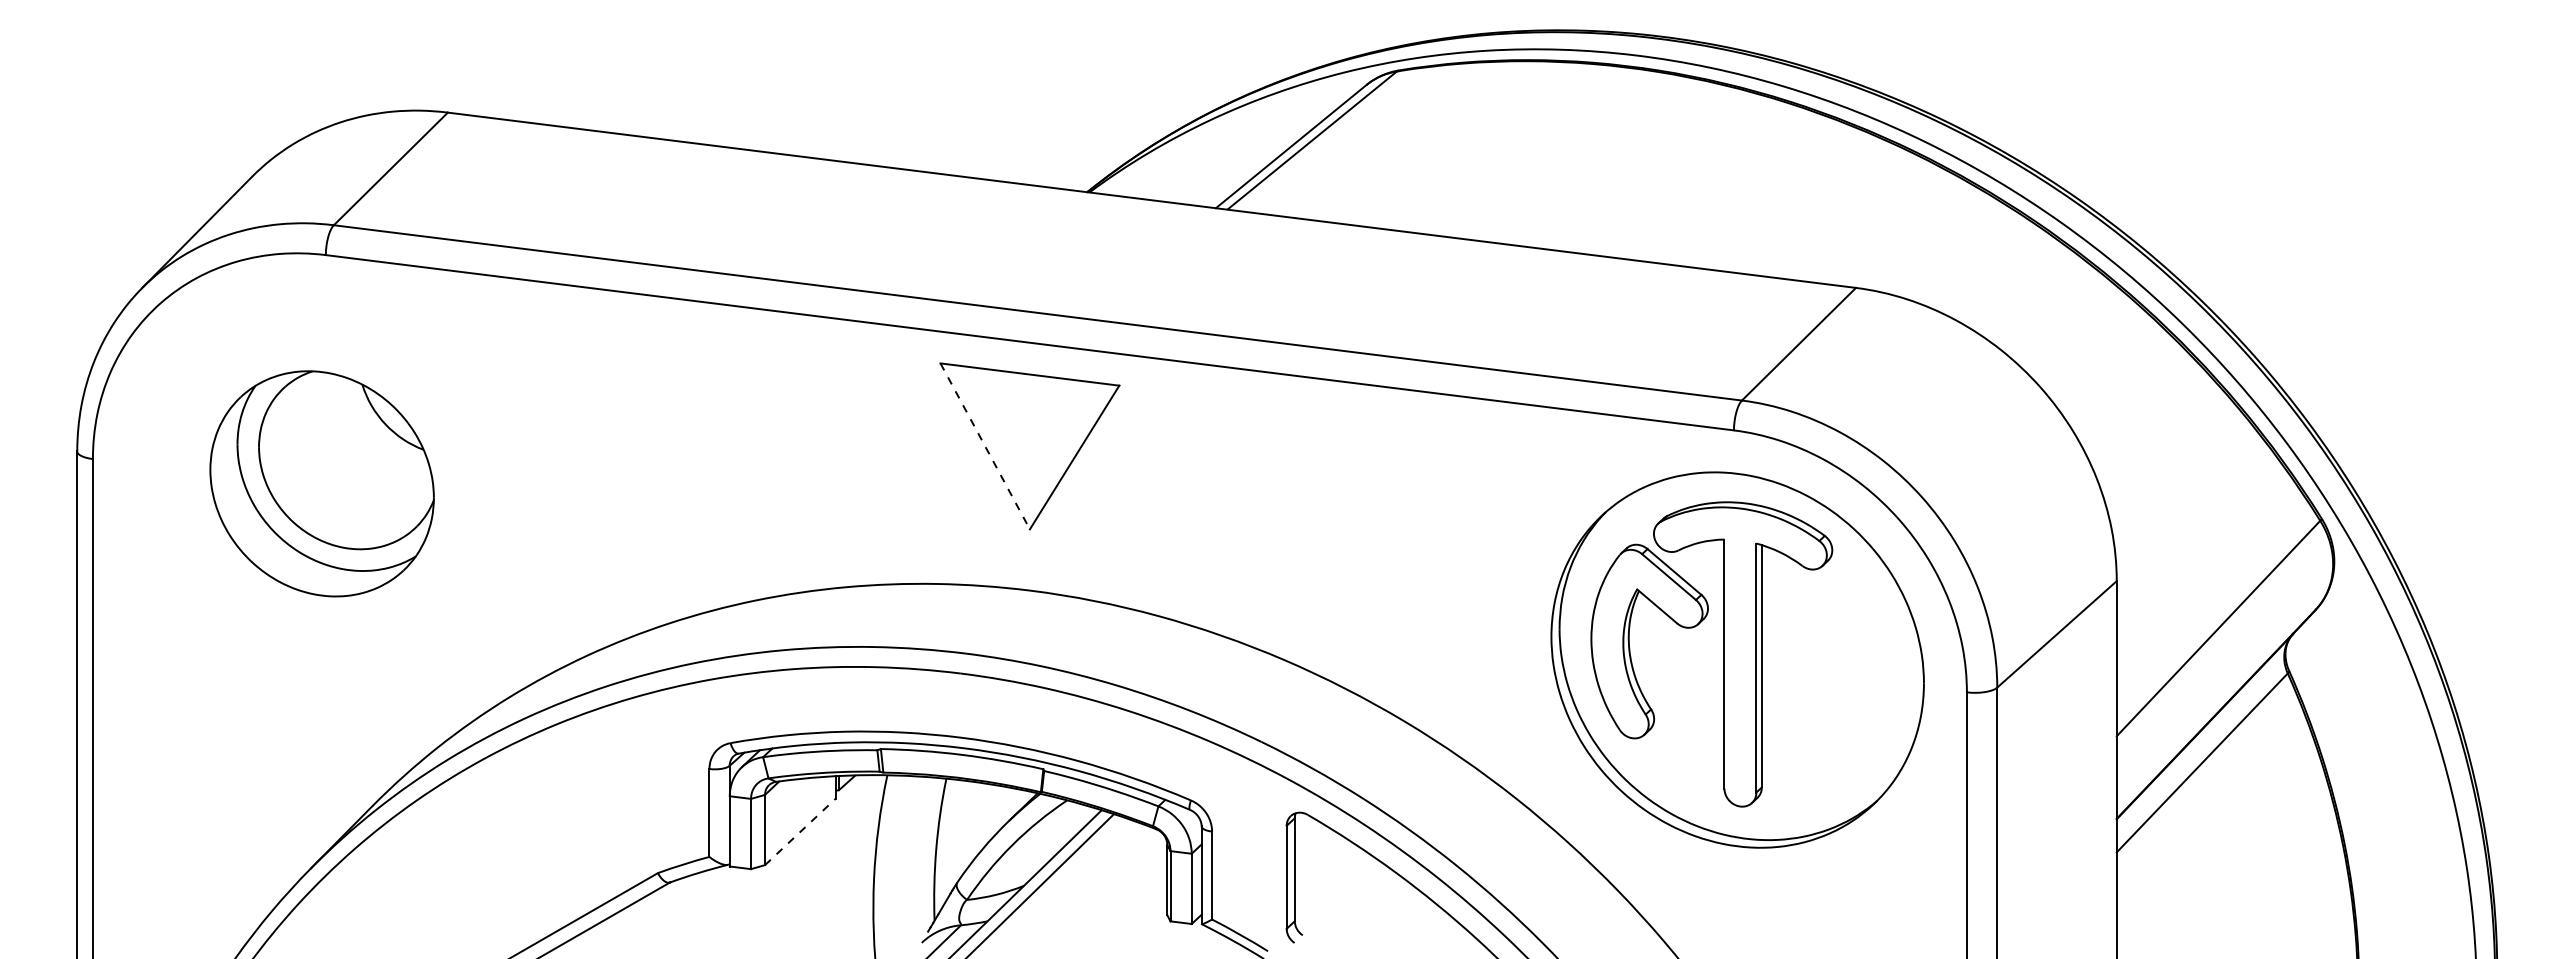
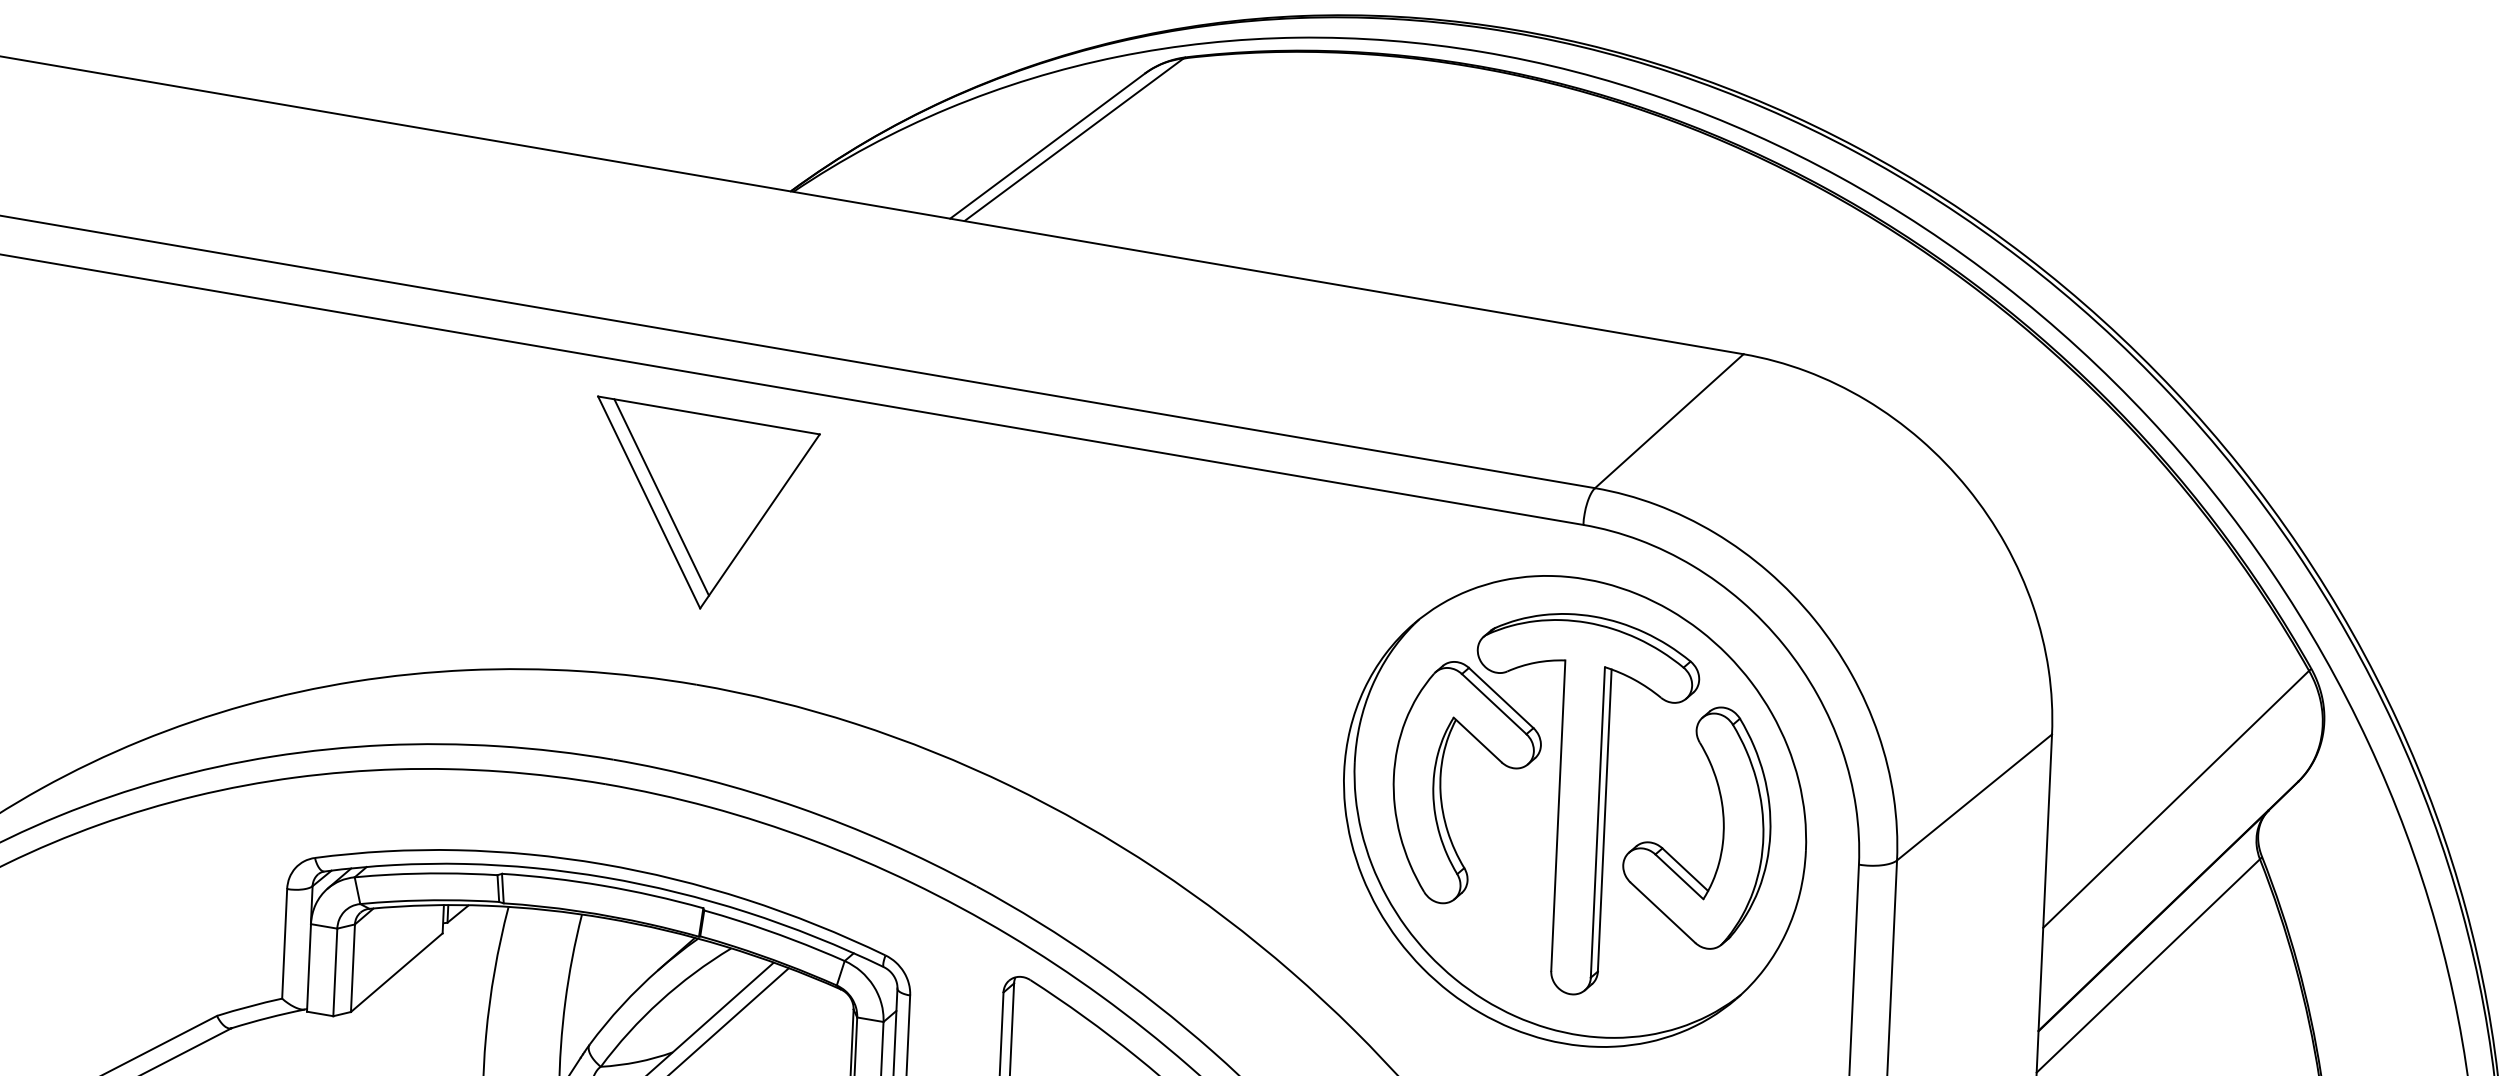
line: (994, 441) -> (661, 496), added
line: (985, 446) -> (649, 502), dashed -> solid
part: (1856, 668) -> (1722, 828), added
line: (800, 831) -> (397, 972), dashed -> solid

